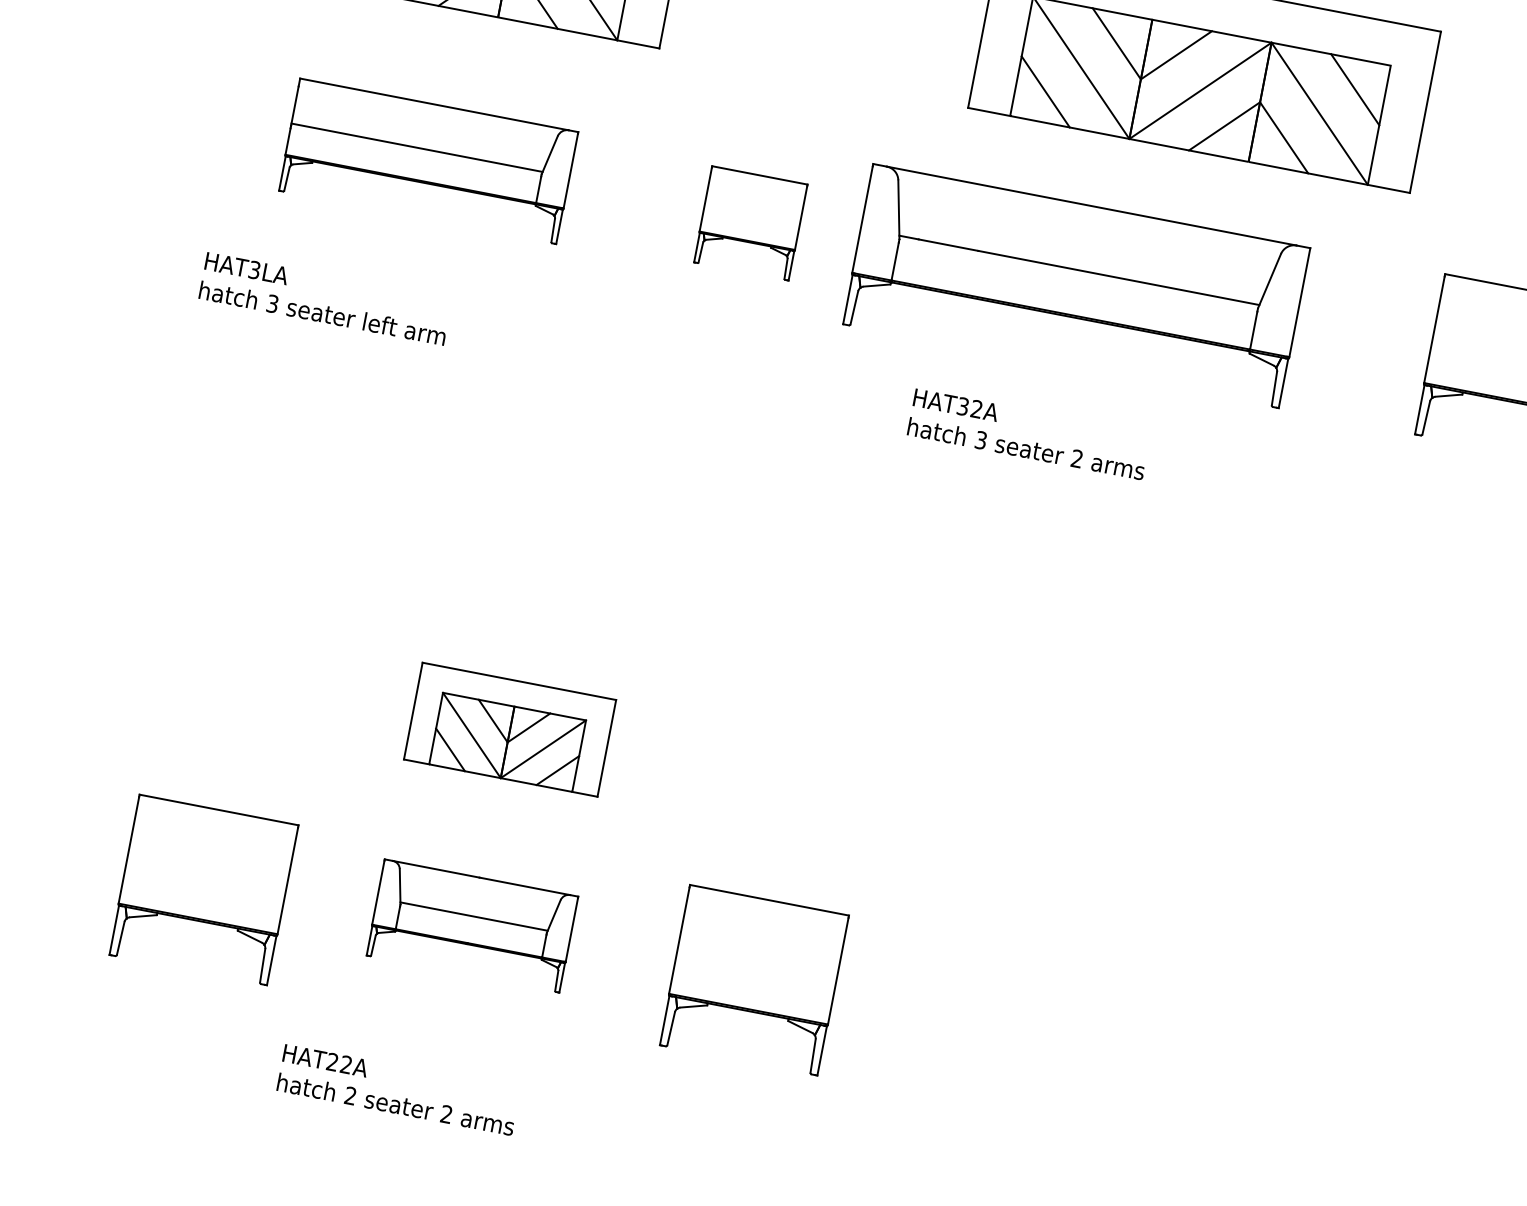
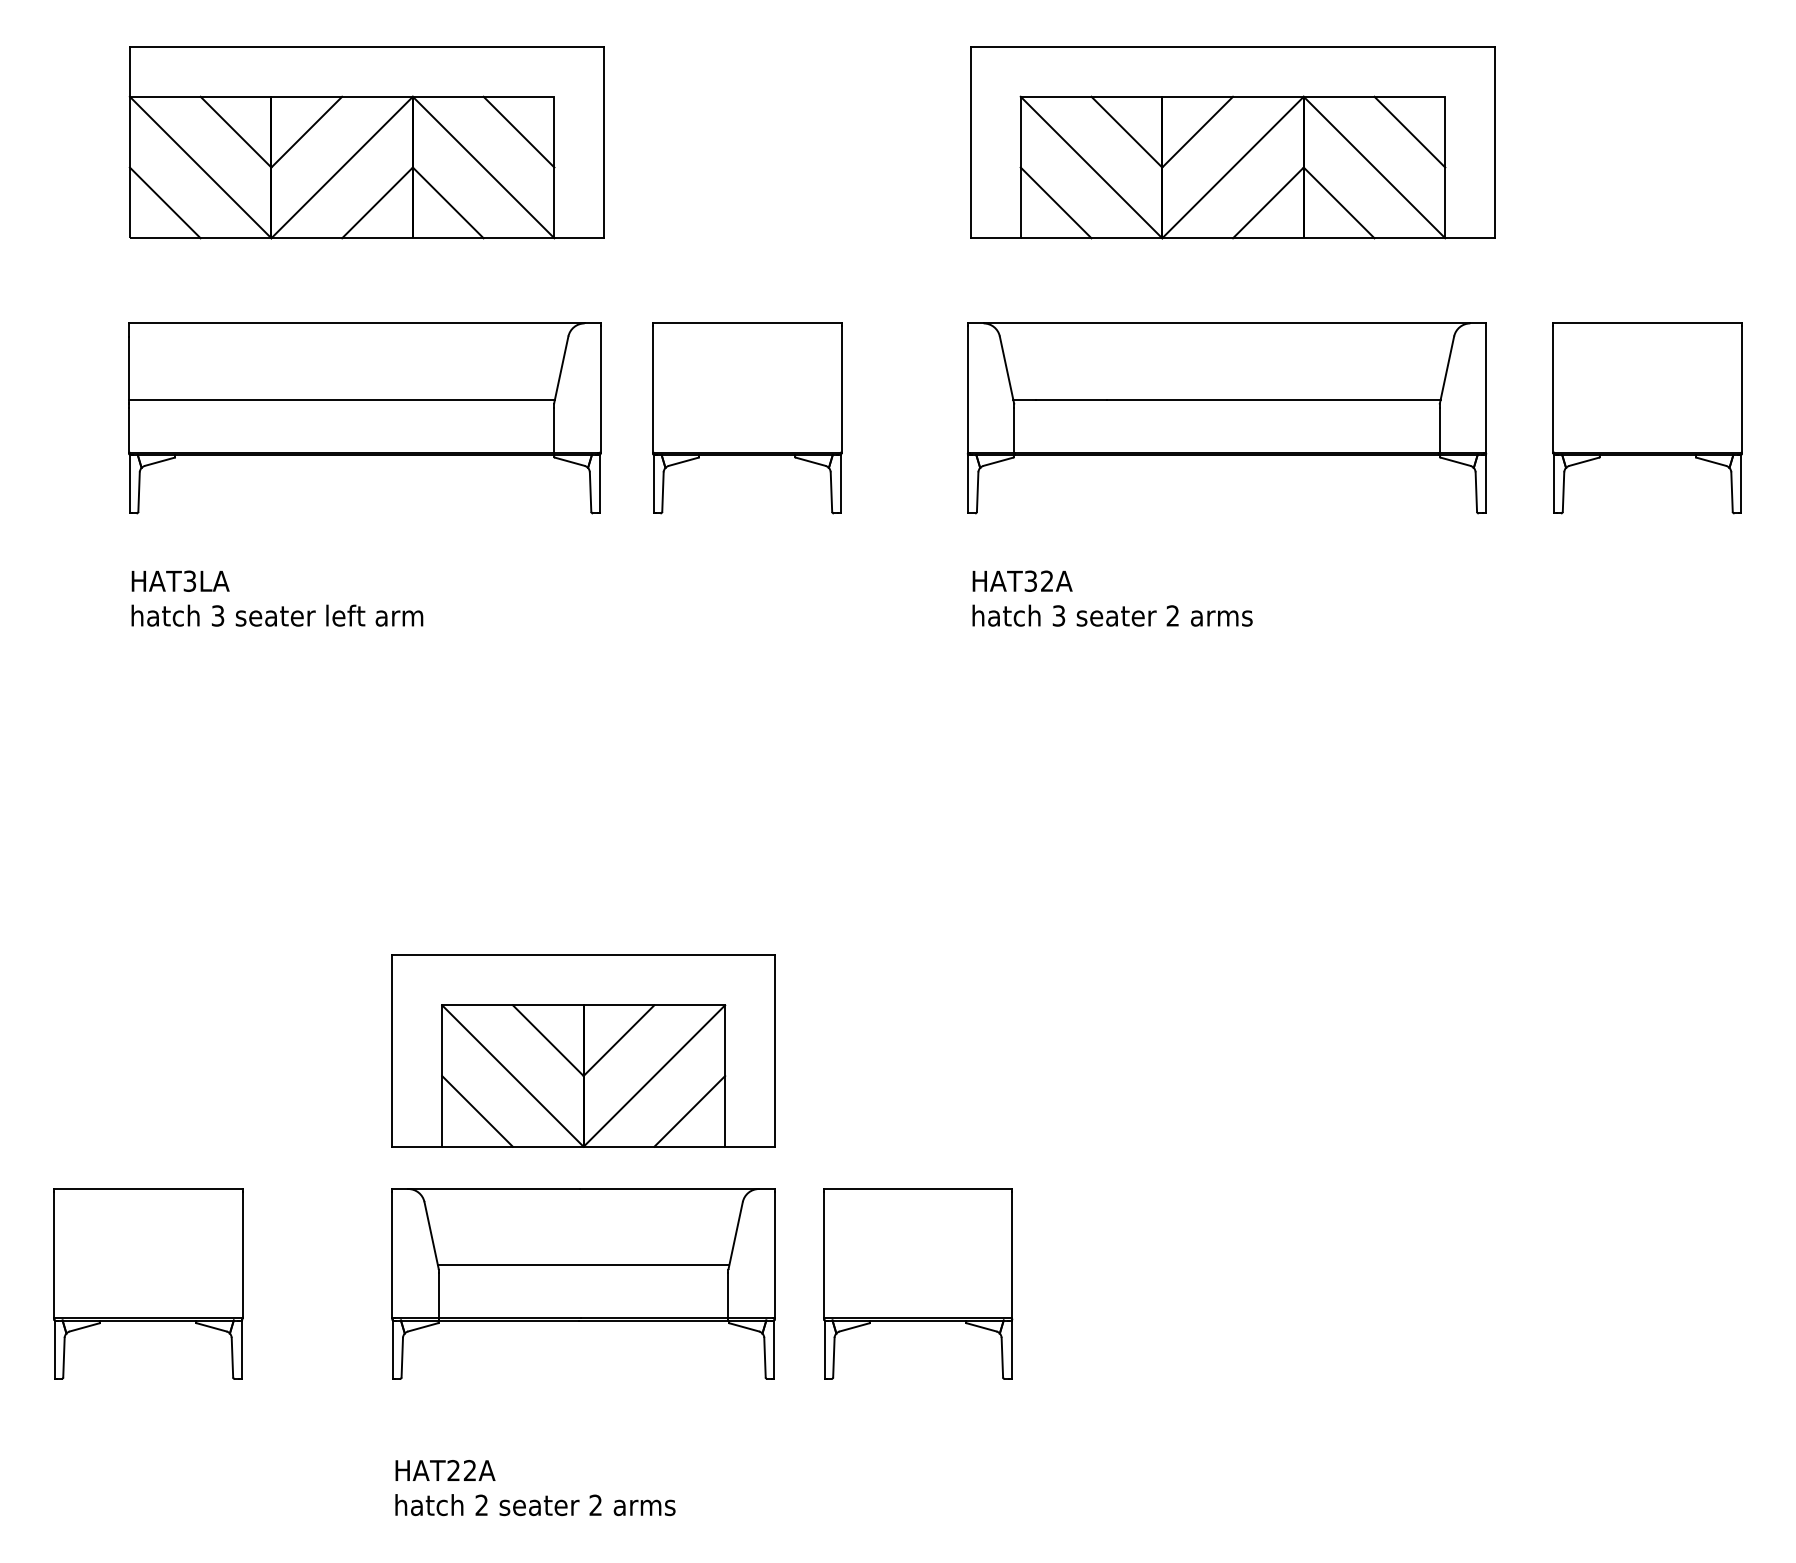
part: (428, 161) -> (364, 418), size x1.43
part: (750, 223) -> (747, 418), size x1.67
part: (1076, 286) -> (1227, 418), moved
part: (510, 729) -> (583, 1050), size x1.67
part: (204, 889) -> (148, 1283), moved
part: (472, 925) -> (583, 1283), size x1.67

